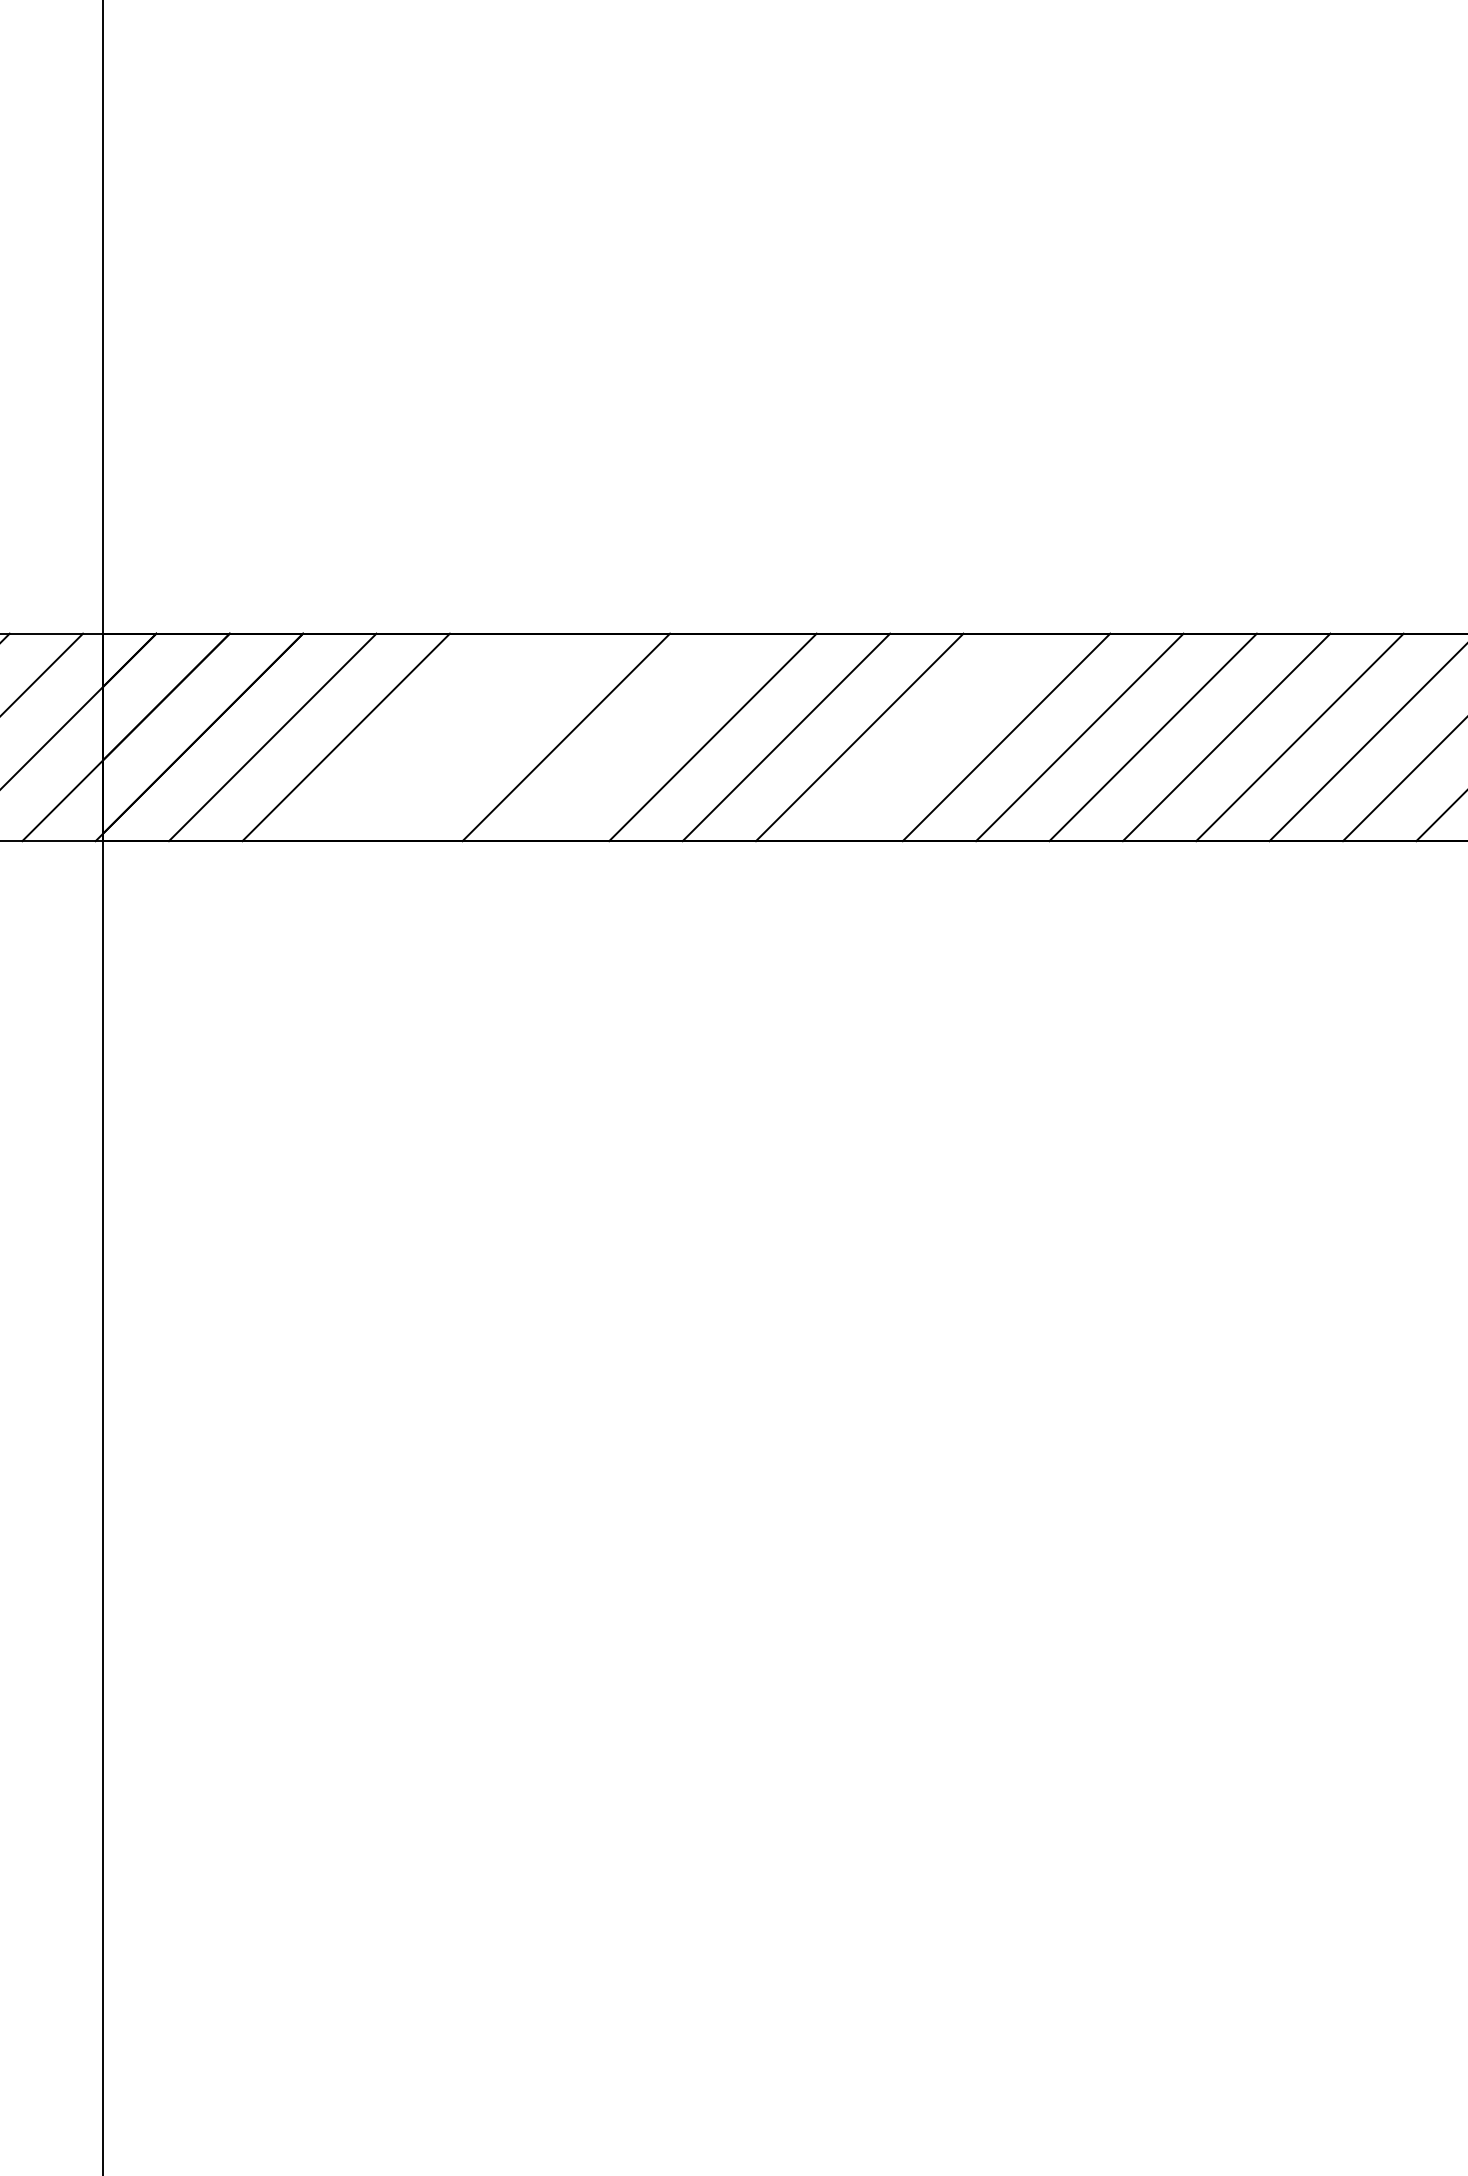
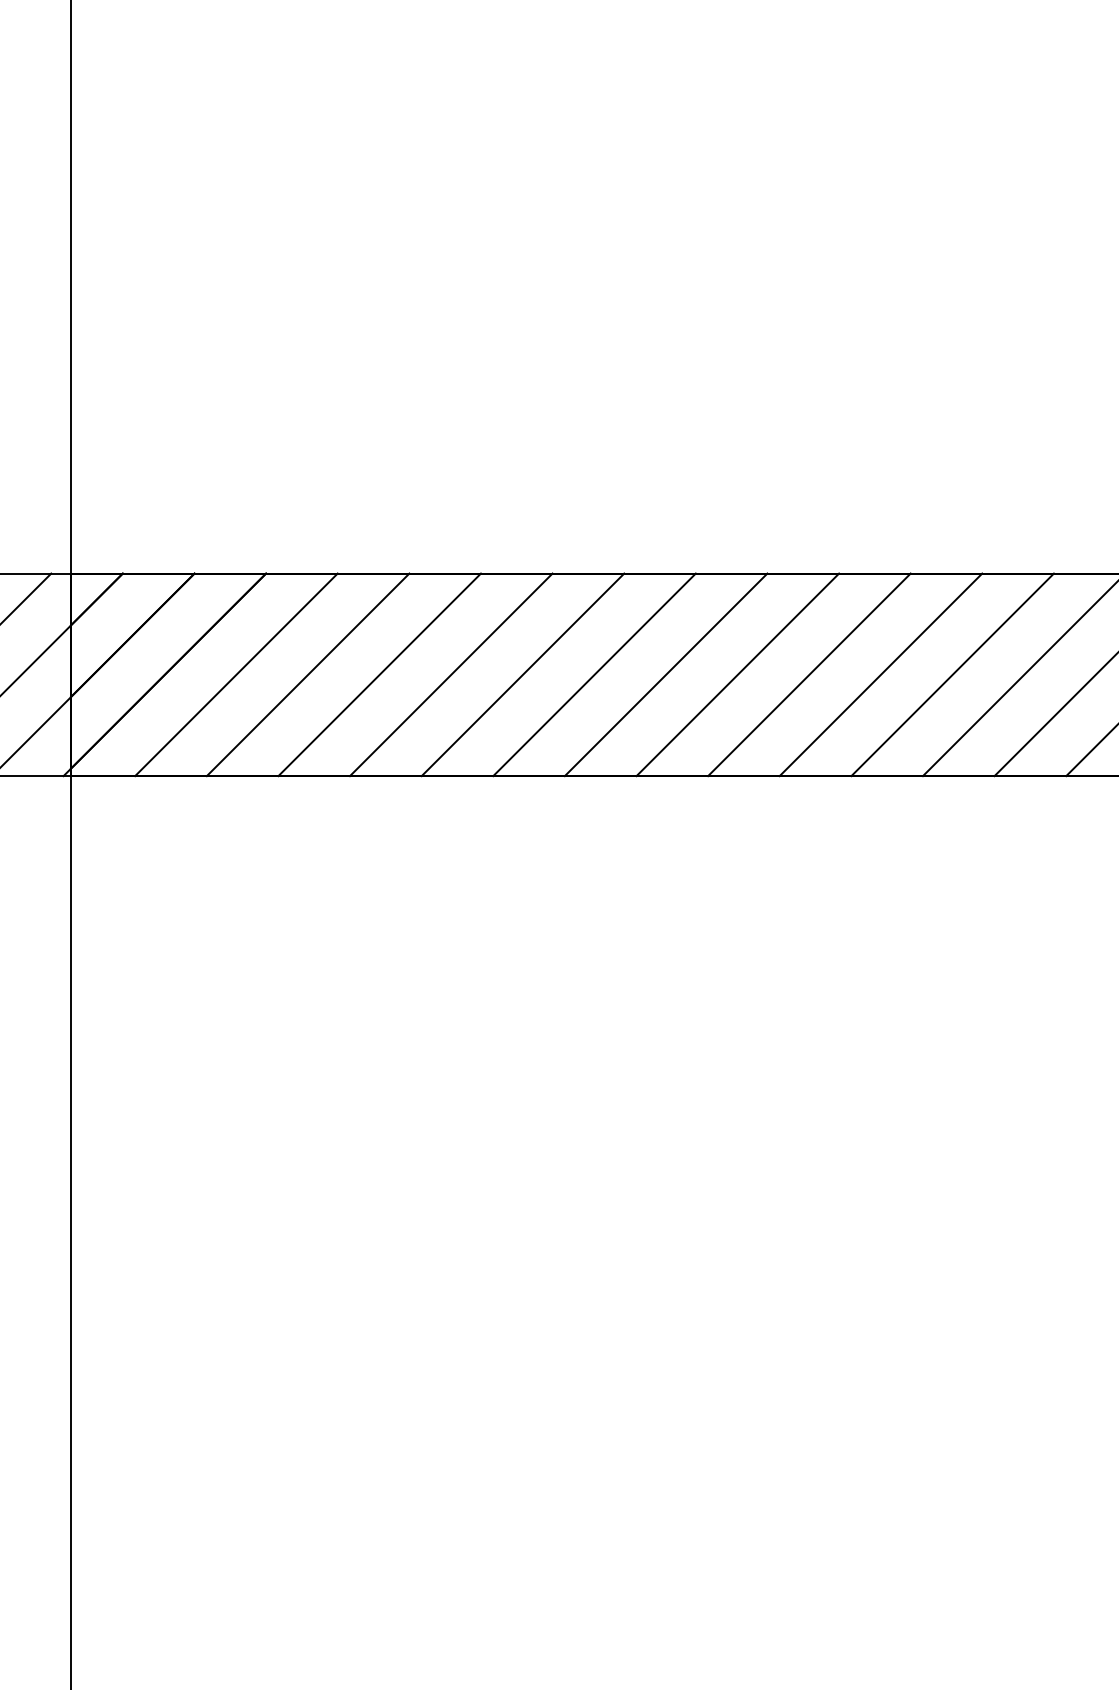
line: (419, 737) -> (379, 674), added
line: (492, 737) -> (450, 674), added
line: (639, 737) -> (594, 674), added
line: (932, 737) -> (880, 674), added

